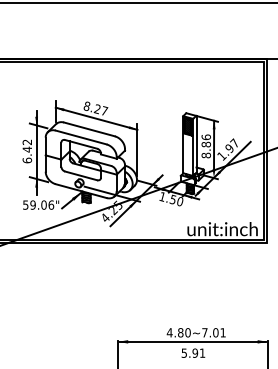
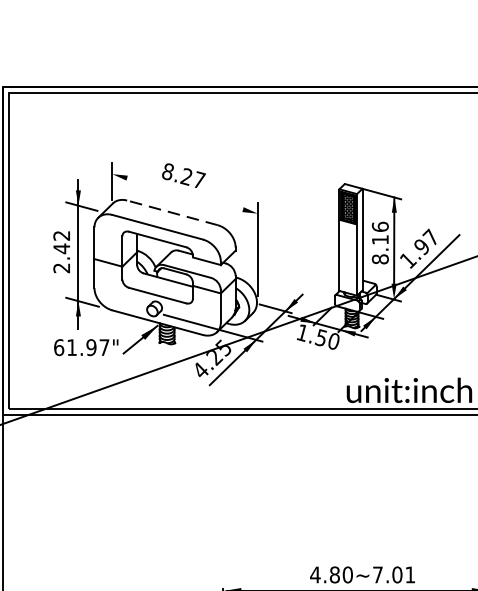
line: (96, 118) -> (184, 193), removed
line: (89, 129) -> (172, 213), solid -> dashed
text: (205, 144) -> (378, 239), 8.86 -> 8.16
text: (27, 160) -> (62, 268), 6.42 -> 2.42
text: (38, 204) -> (81, 346), 59.06" -> 61.97"

